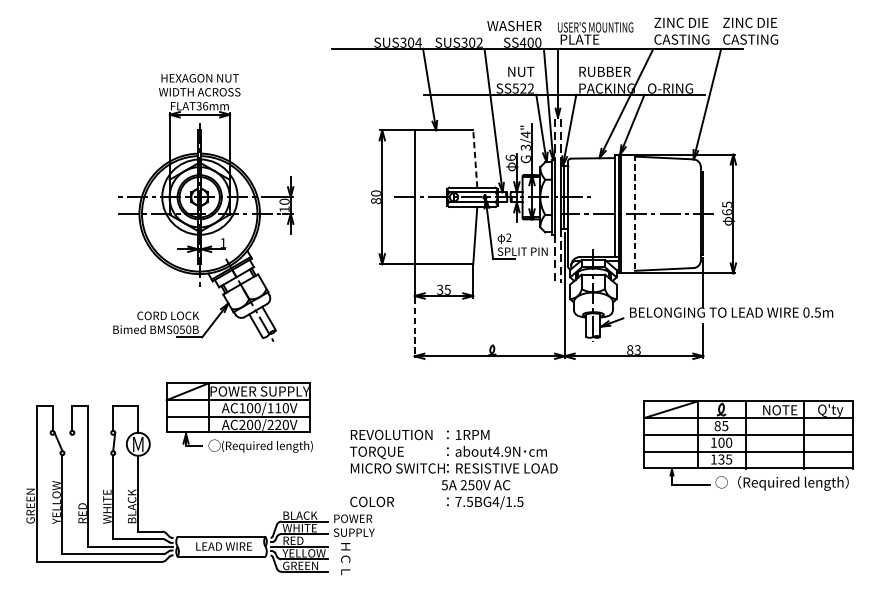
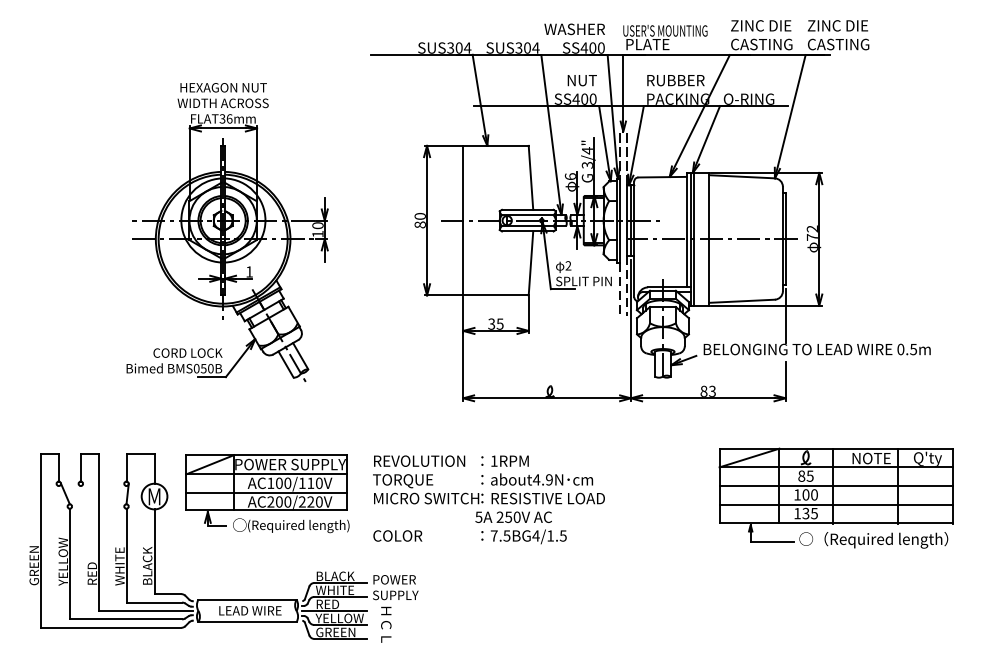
text: (479, 42) -> (535, 47), SUS302 -> SUS304
text: (523, 87) -> (584, 98), SS522 -> SS400
line: (474, 158) -> (530, 177), dashed -> solid
text: (726, 207) -> (811, 232), 65 -> 72
line: (635, 214) -> (709, 239), dashed -> solid
line: (414, 327) -> (463, 366), dashed -> solid
part: (239, 417) -> (267, 493), moved
text: (453, 469) -> (488, 499), moved

